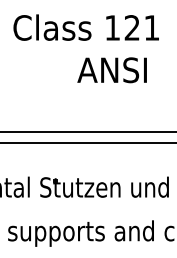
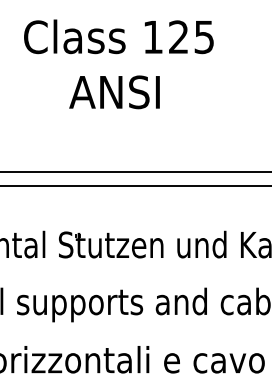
text: (151, 28) -> (203, 37), 121 -> 125
text: (112, 70) -> (114, 92), moved

